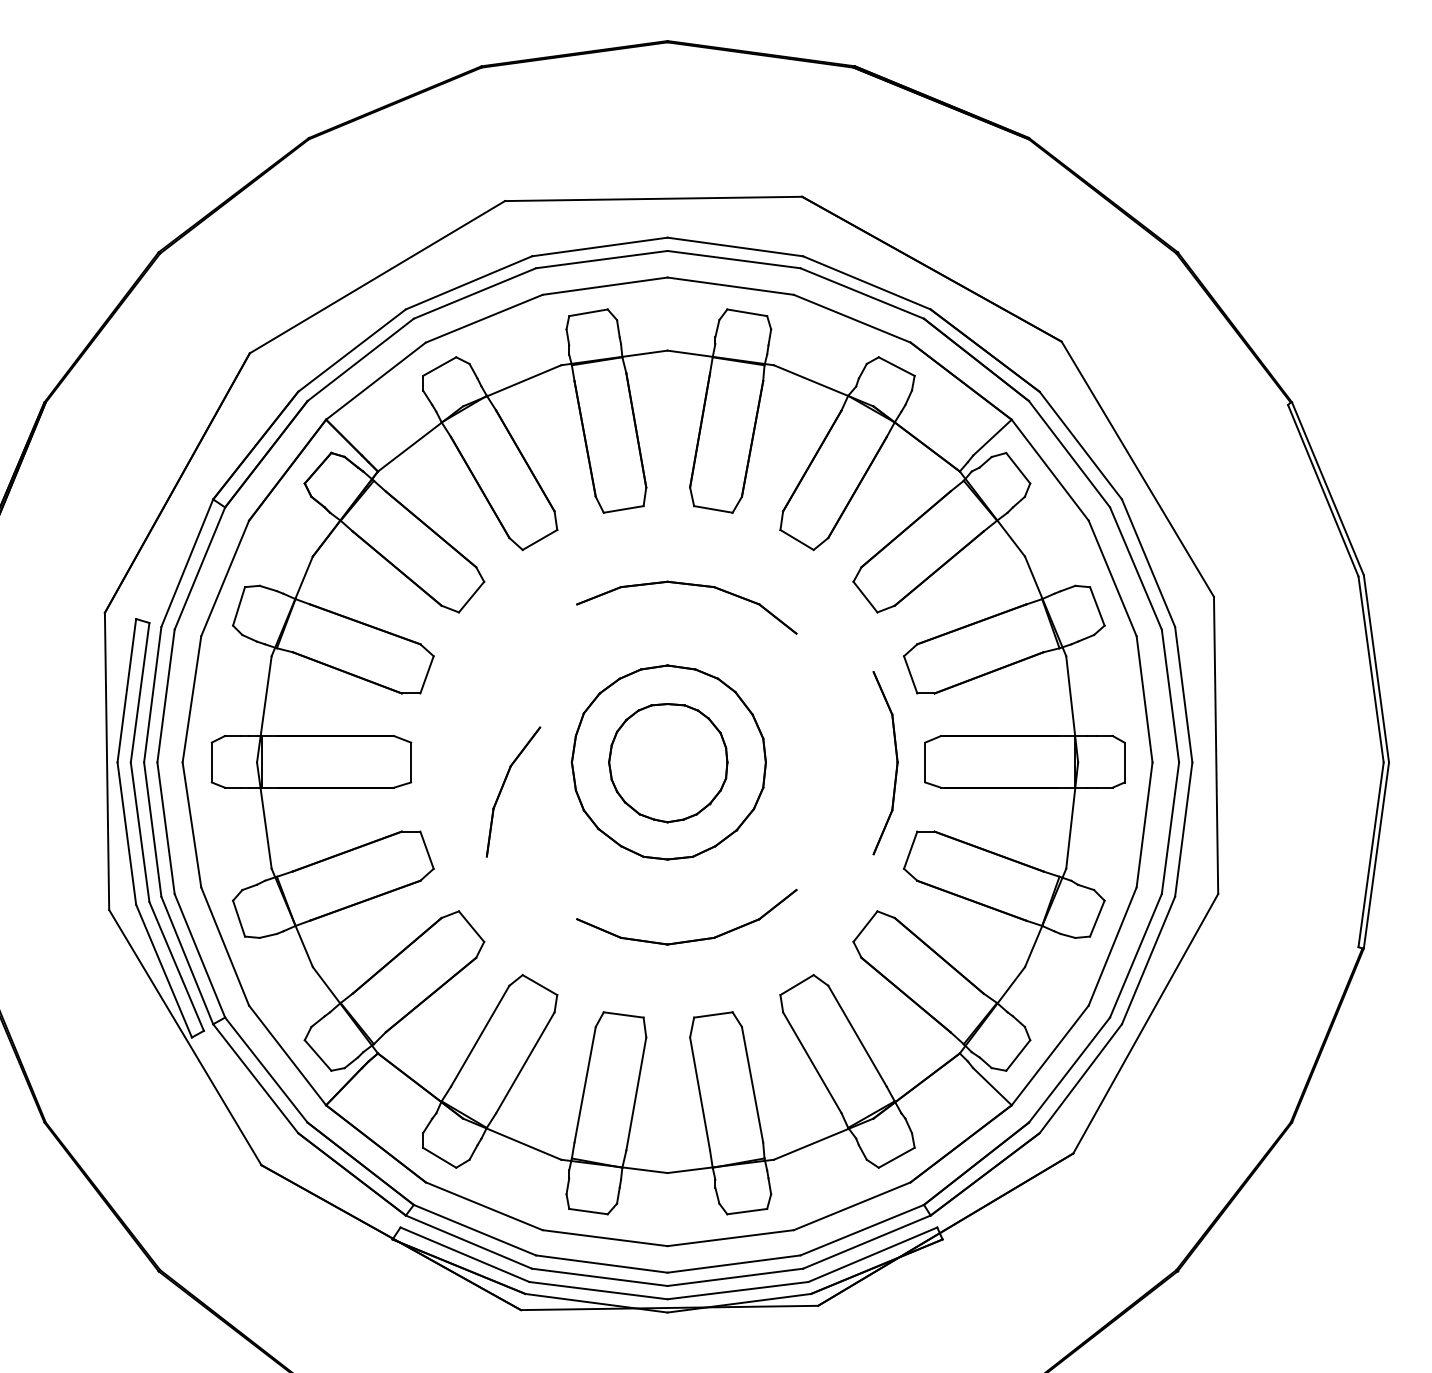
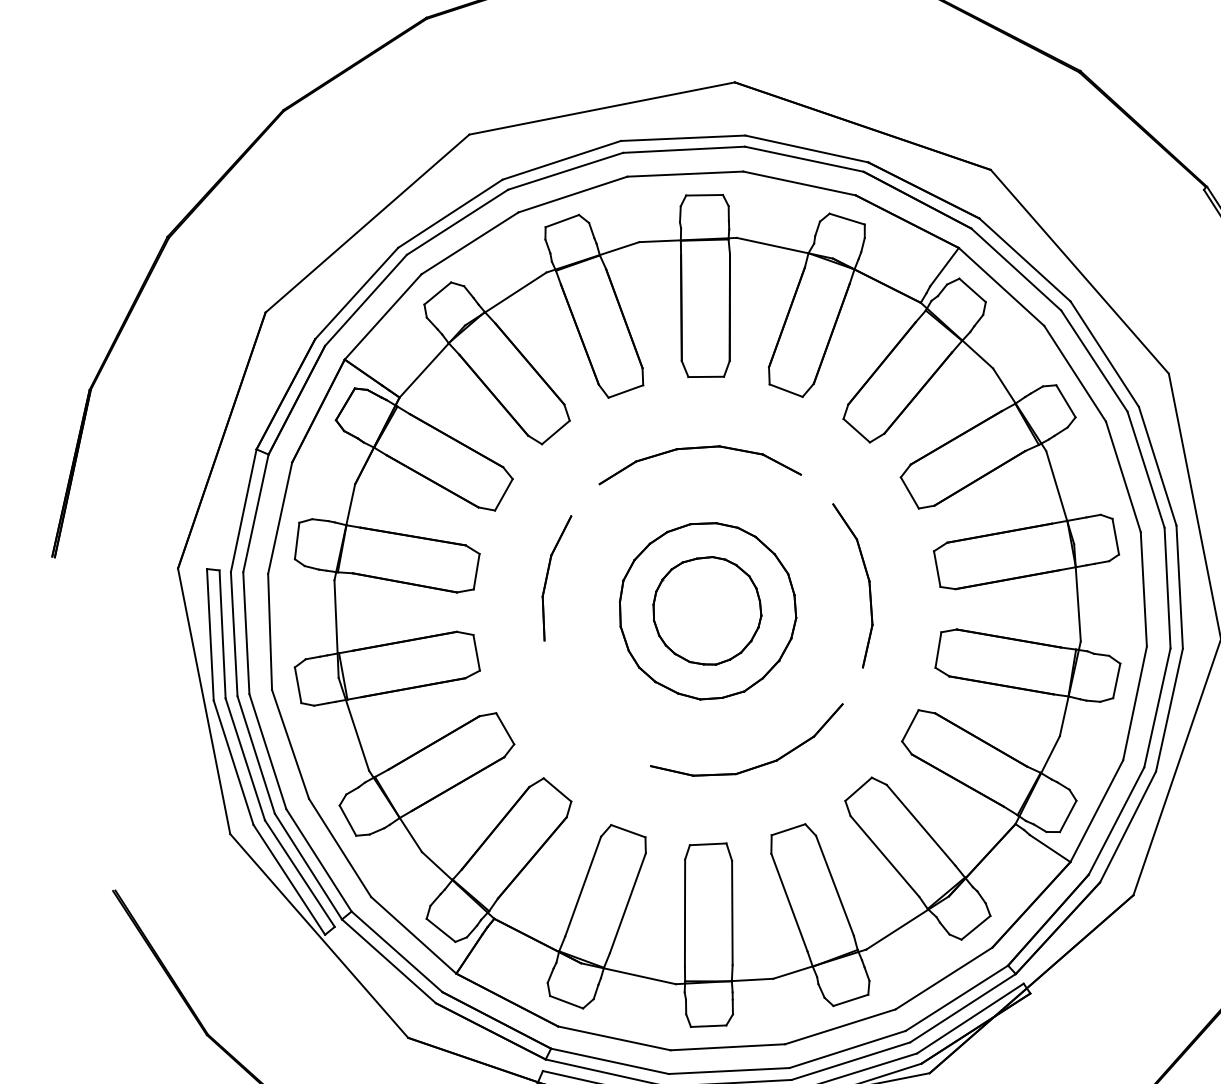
part: (896, 763) -> (868, 582), moved
part: (503, 787) -> (548, 575), moved

